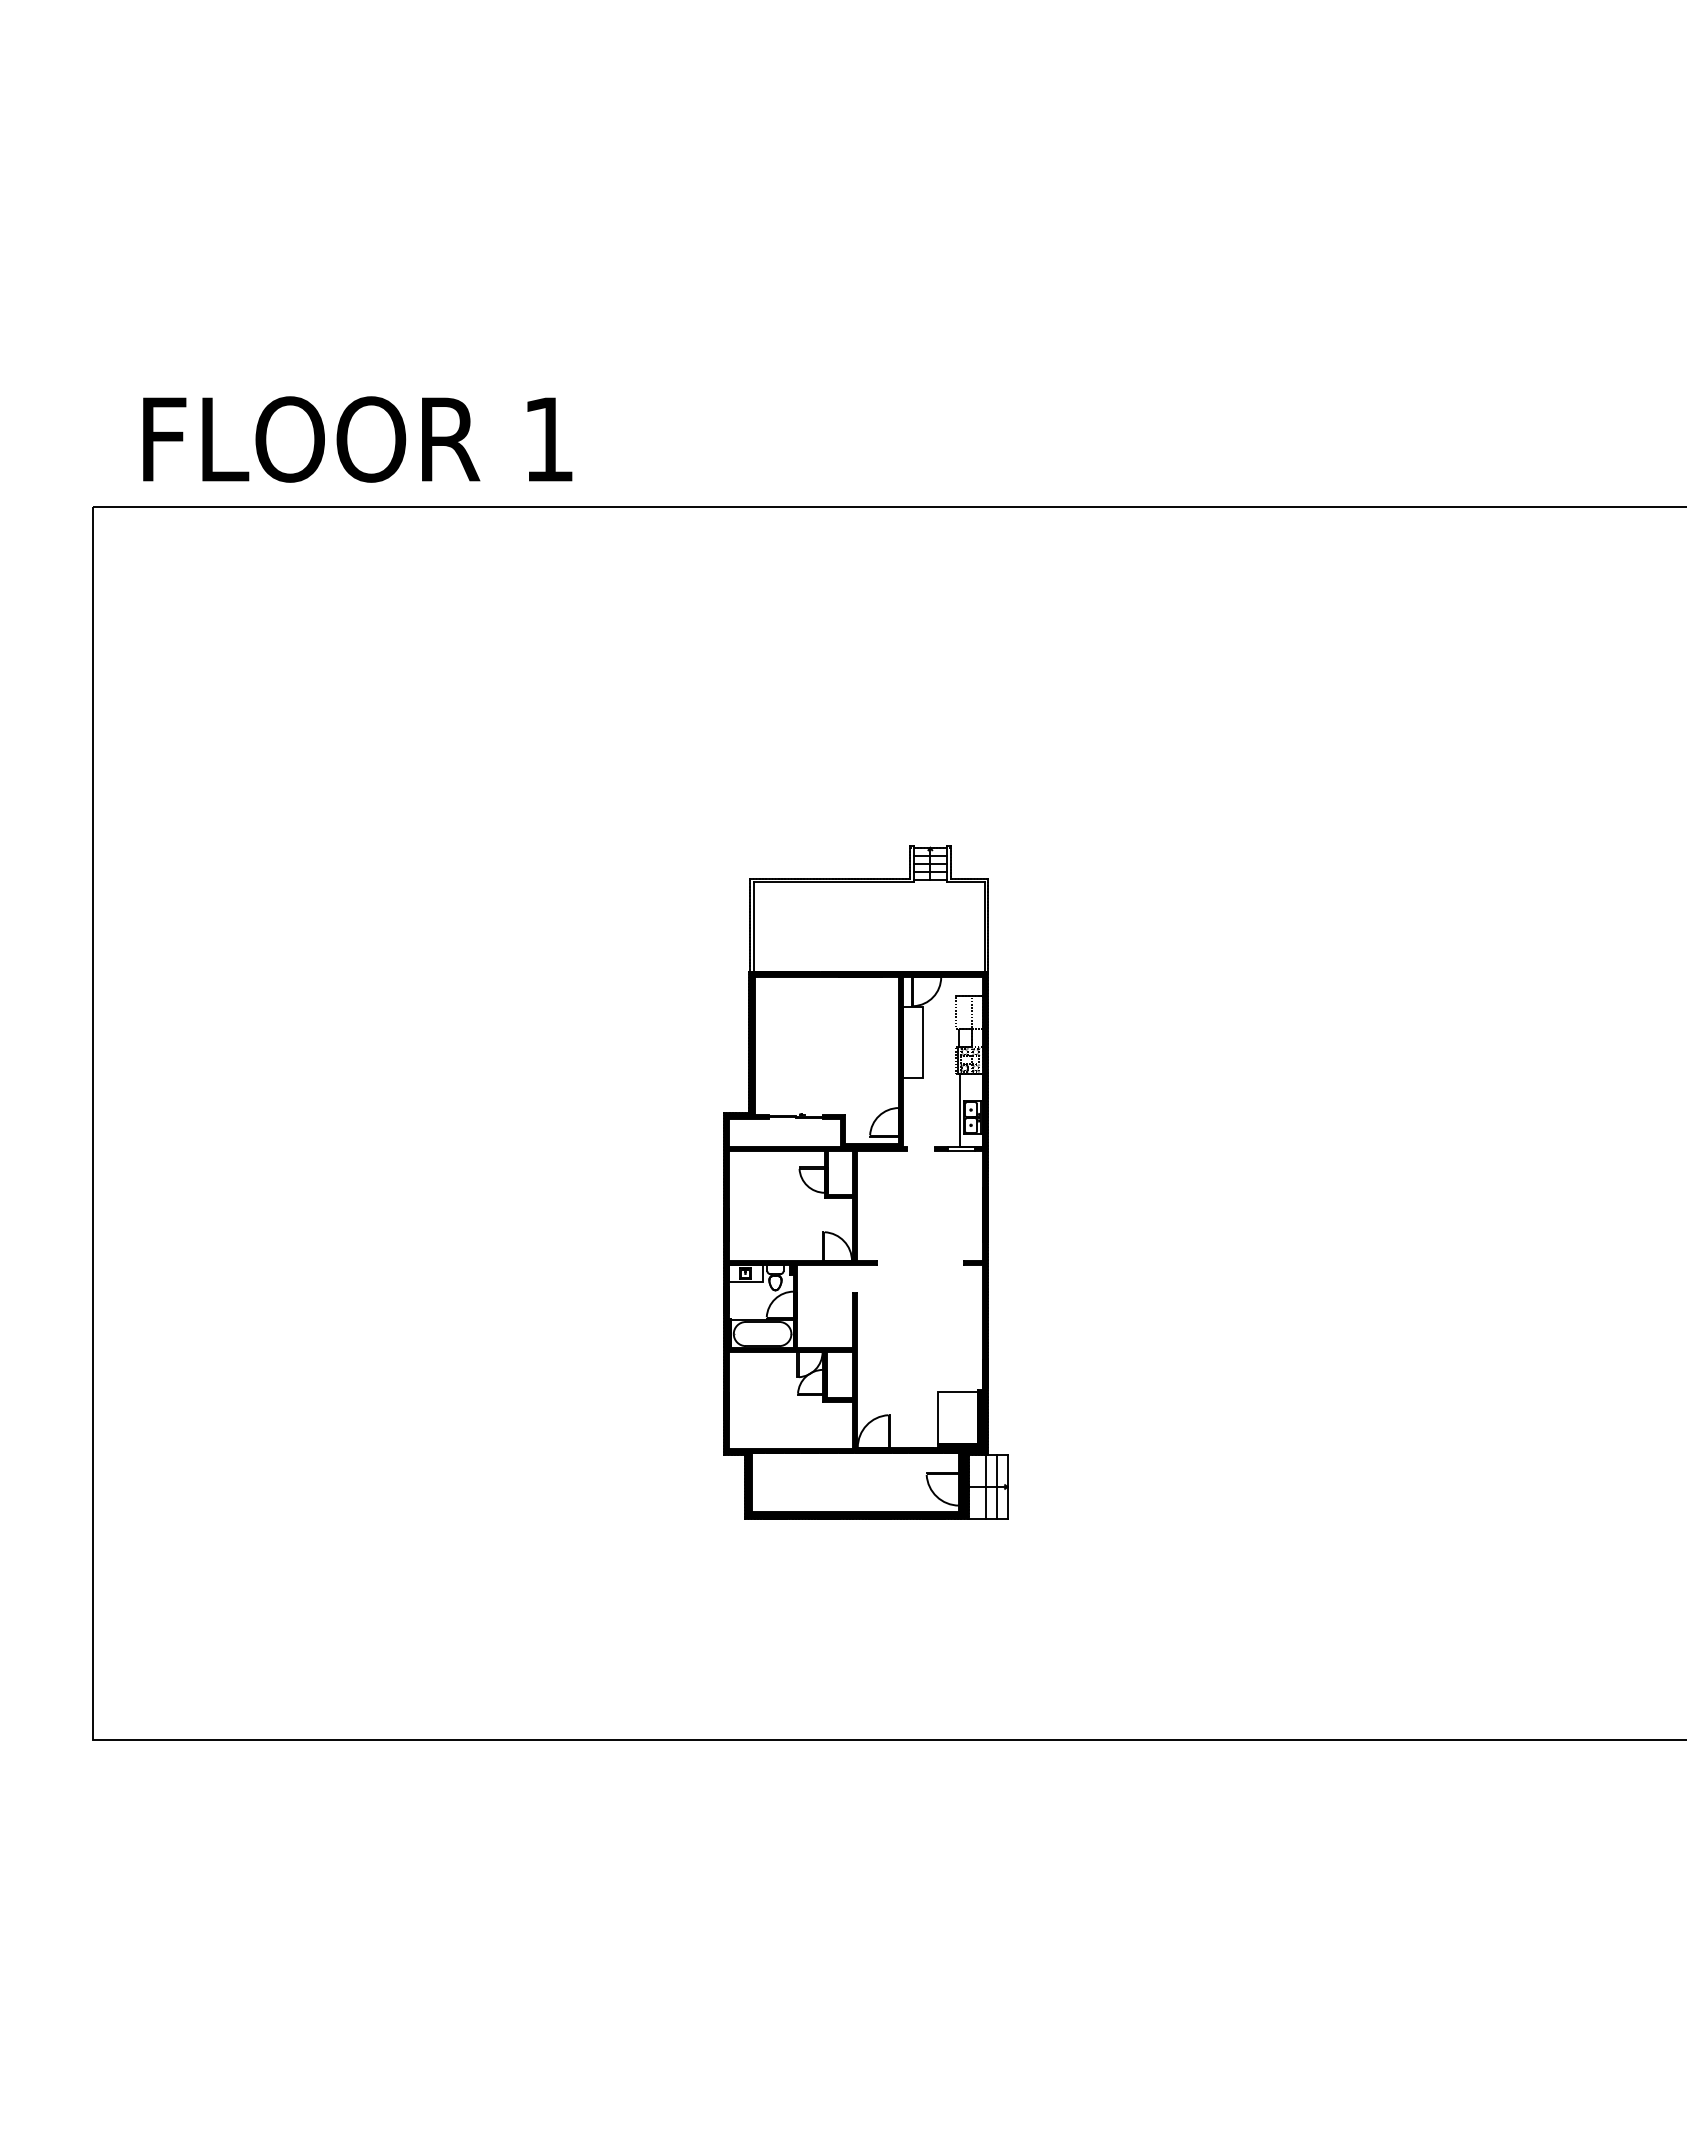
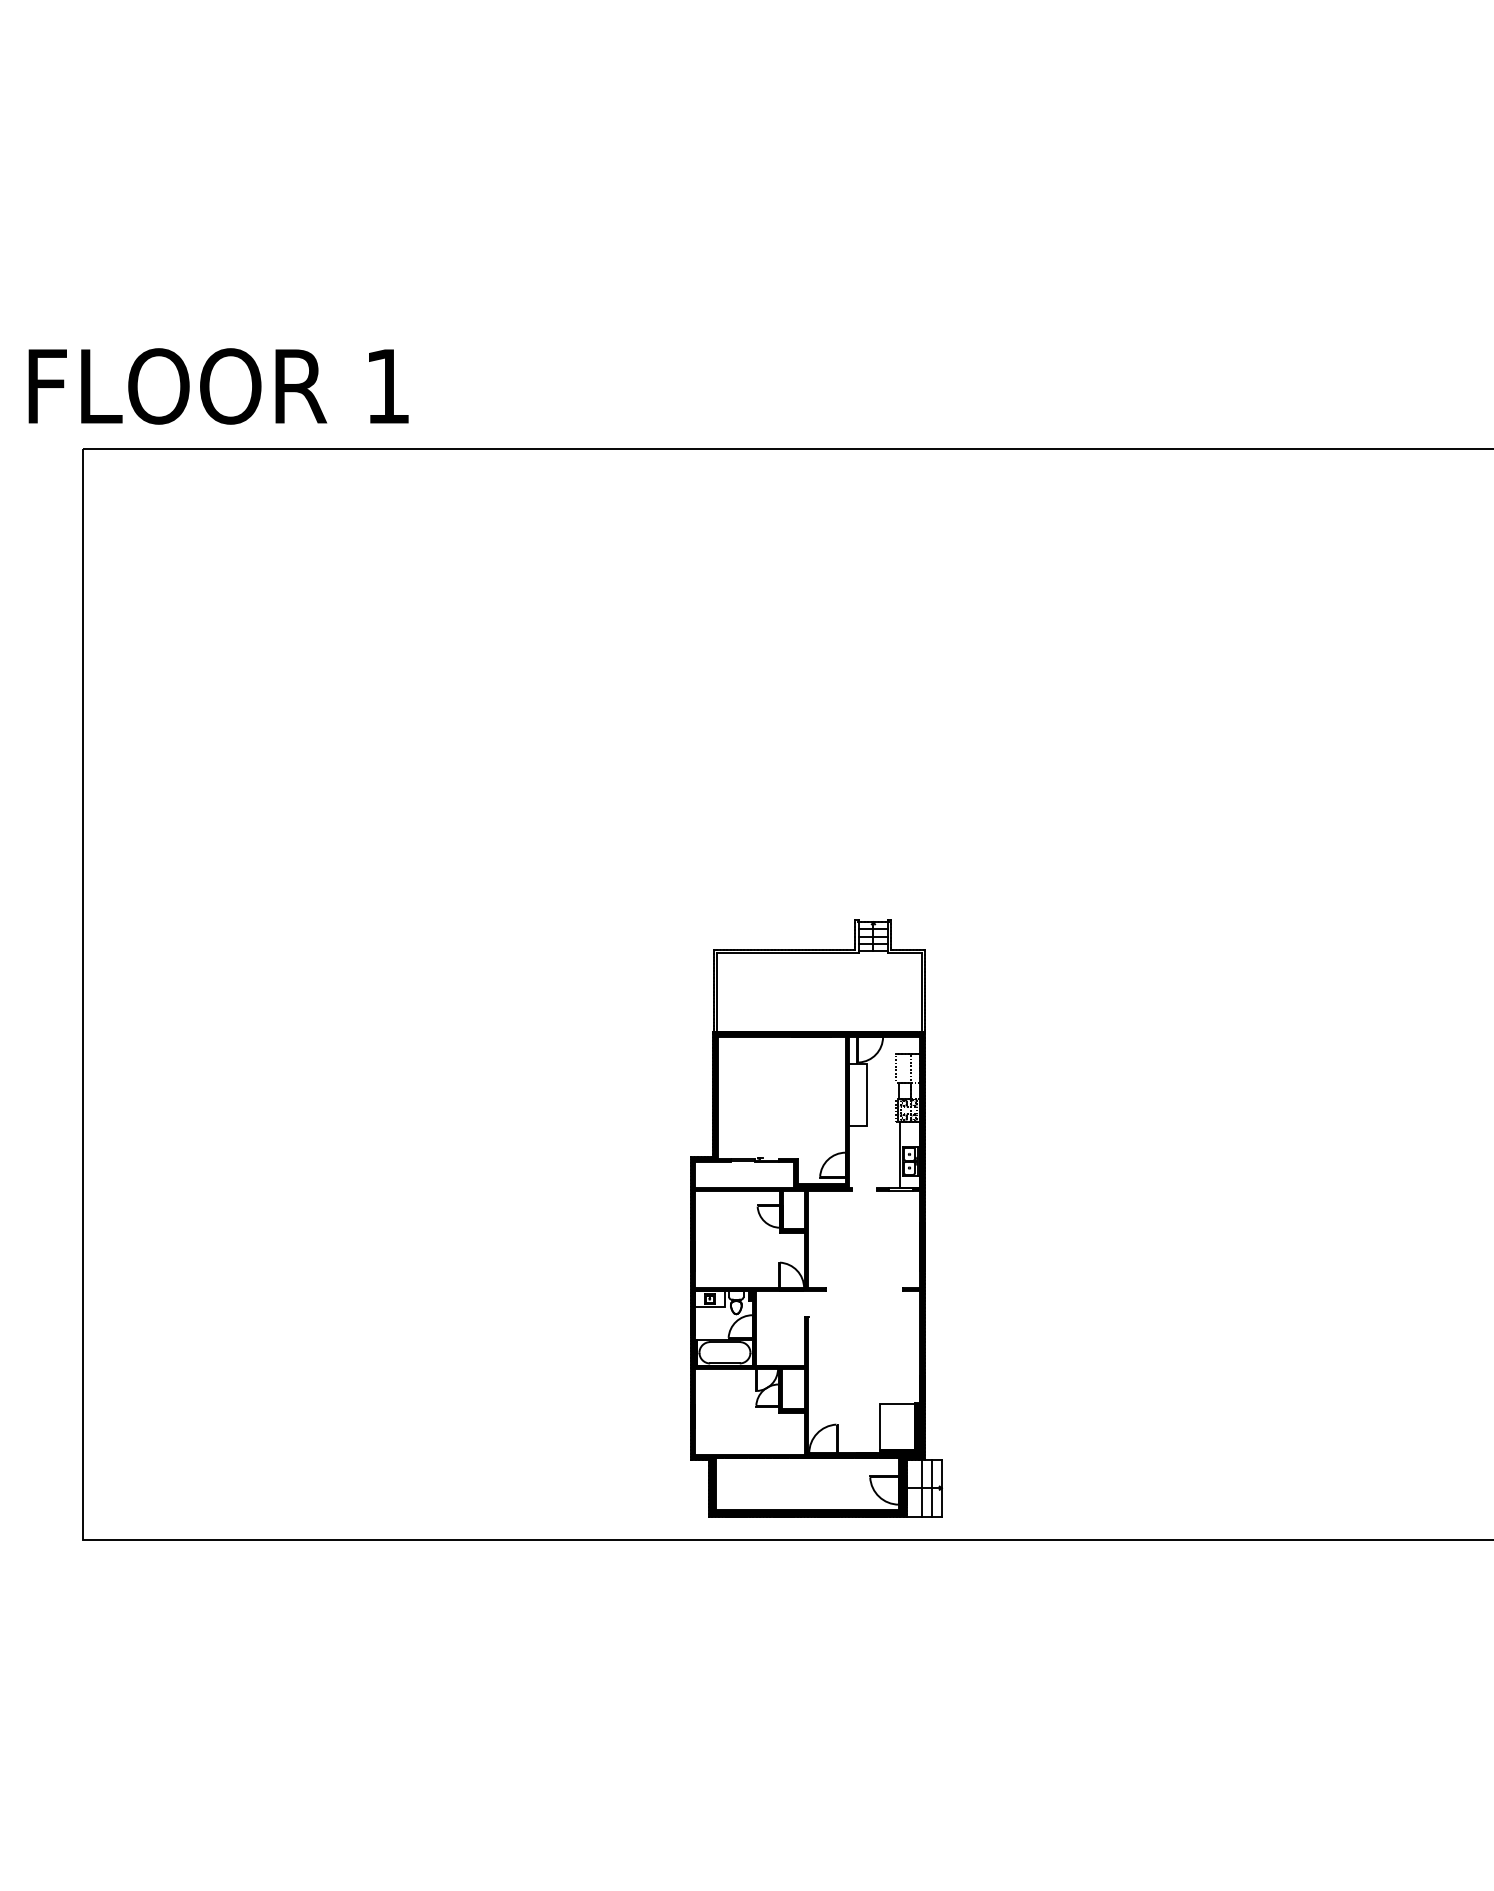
text: (357, 439) -> (218, 386), moved
part: (865, 1182) -> (816, 1218), moved

